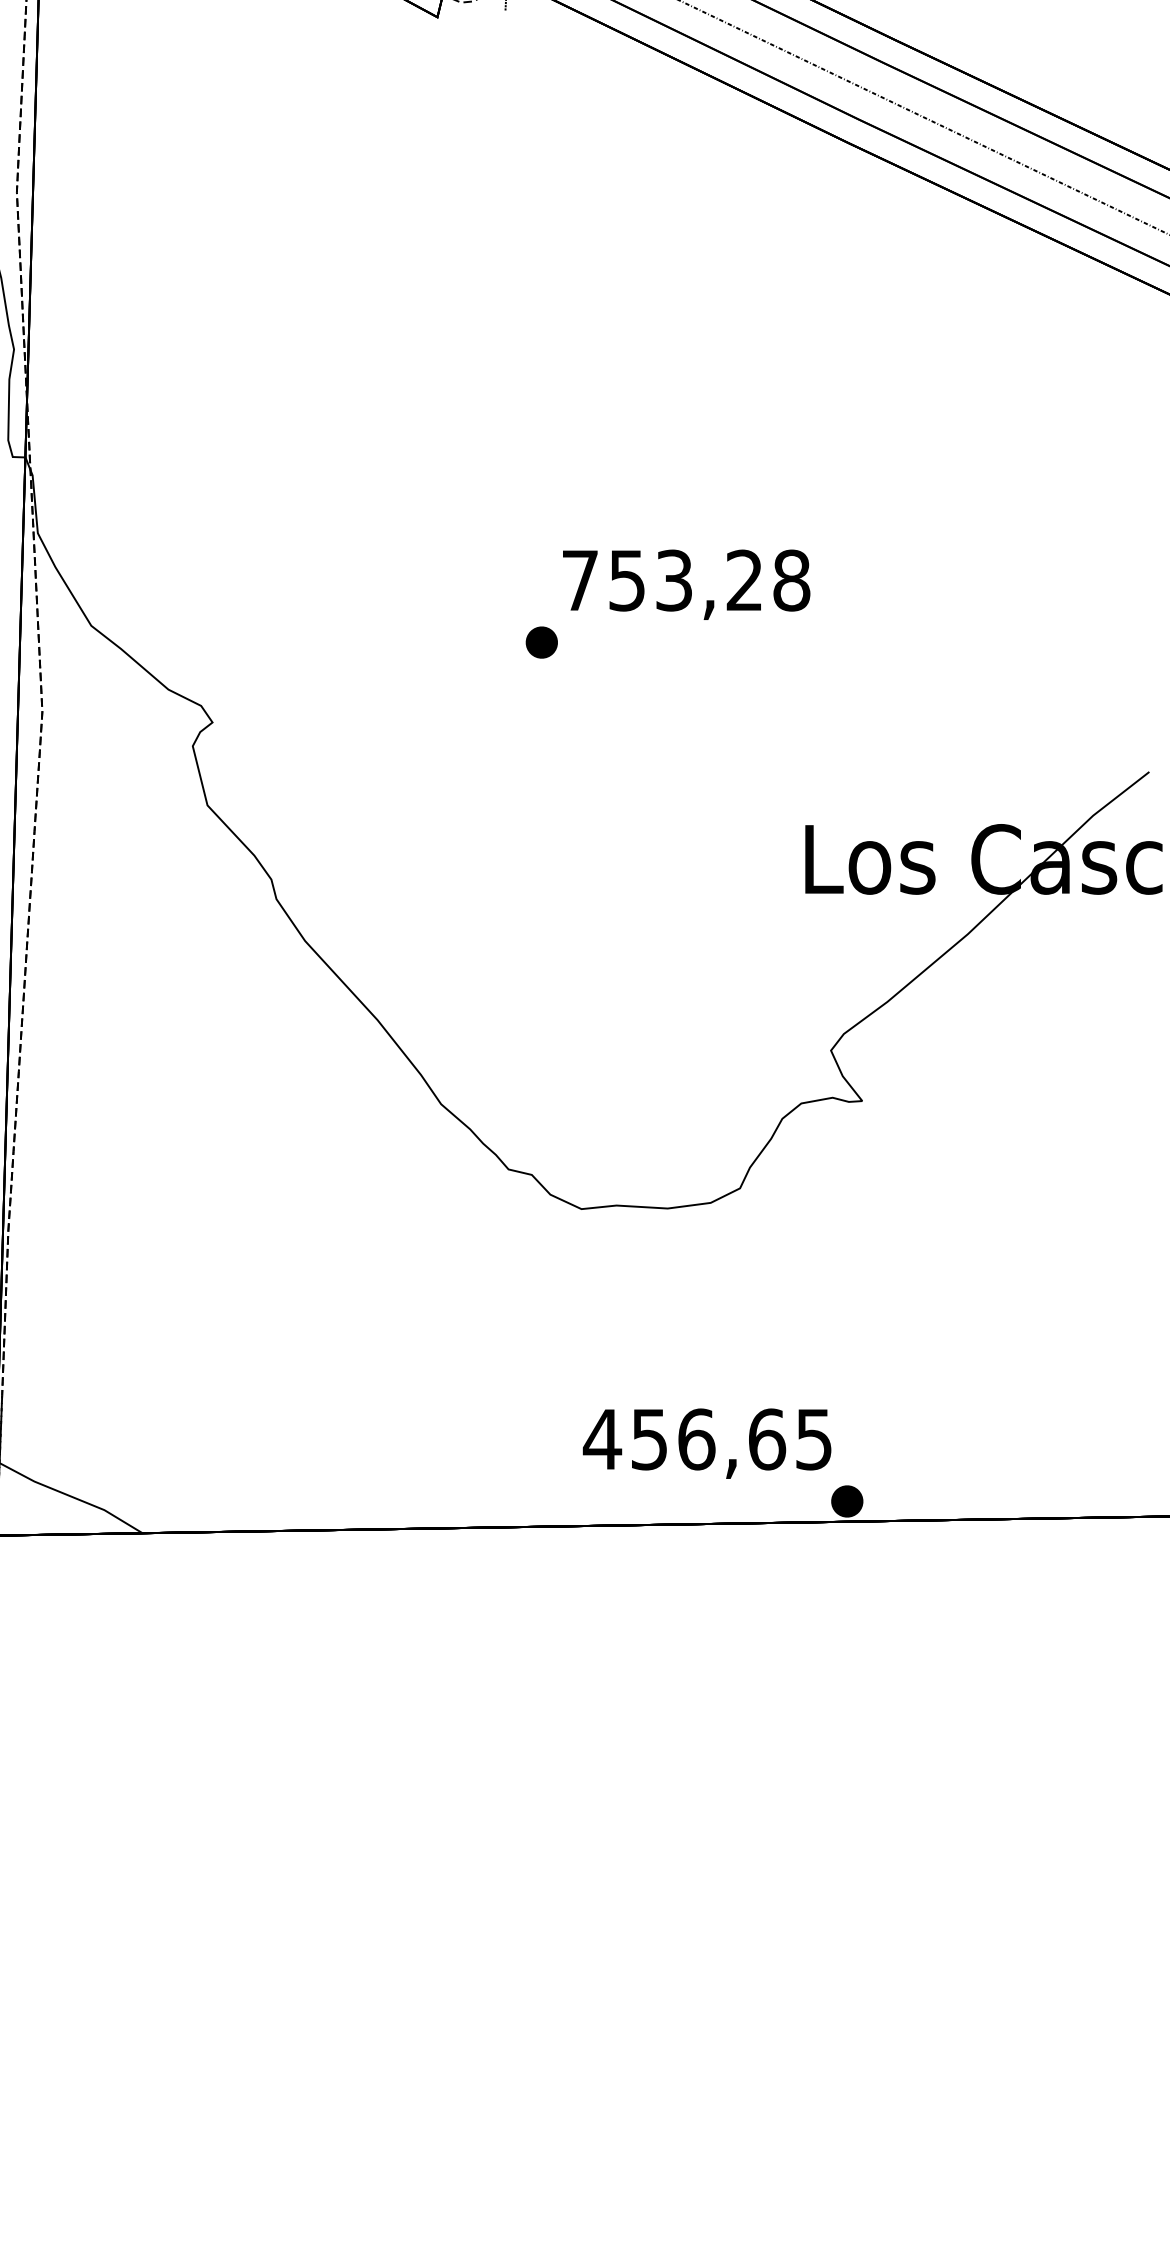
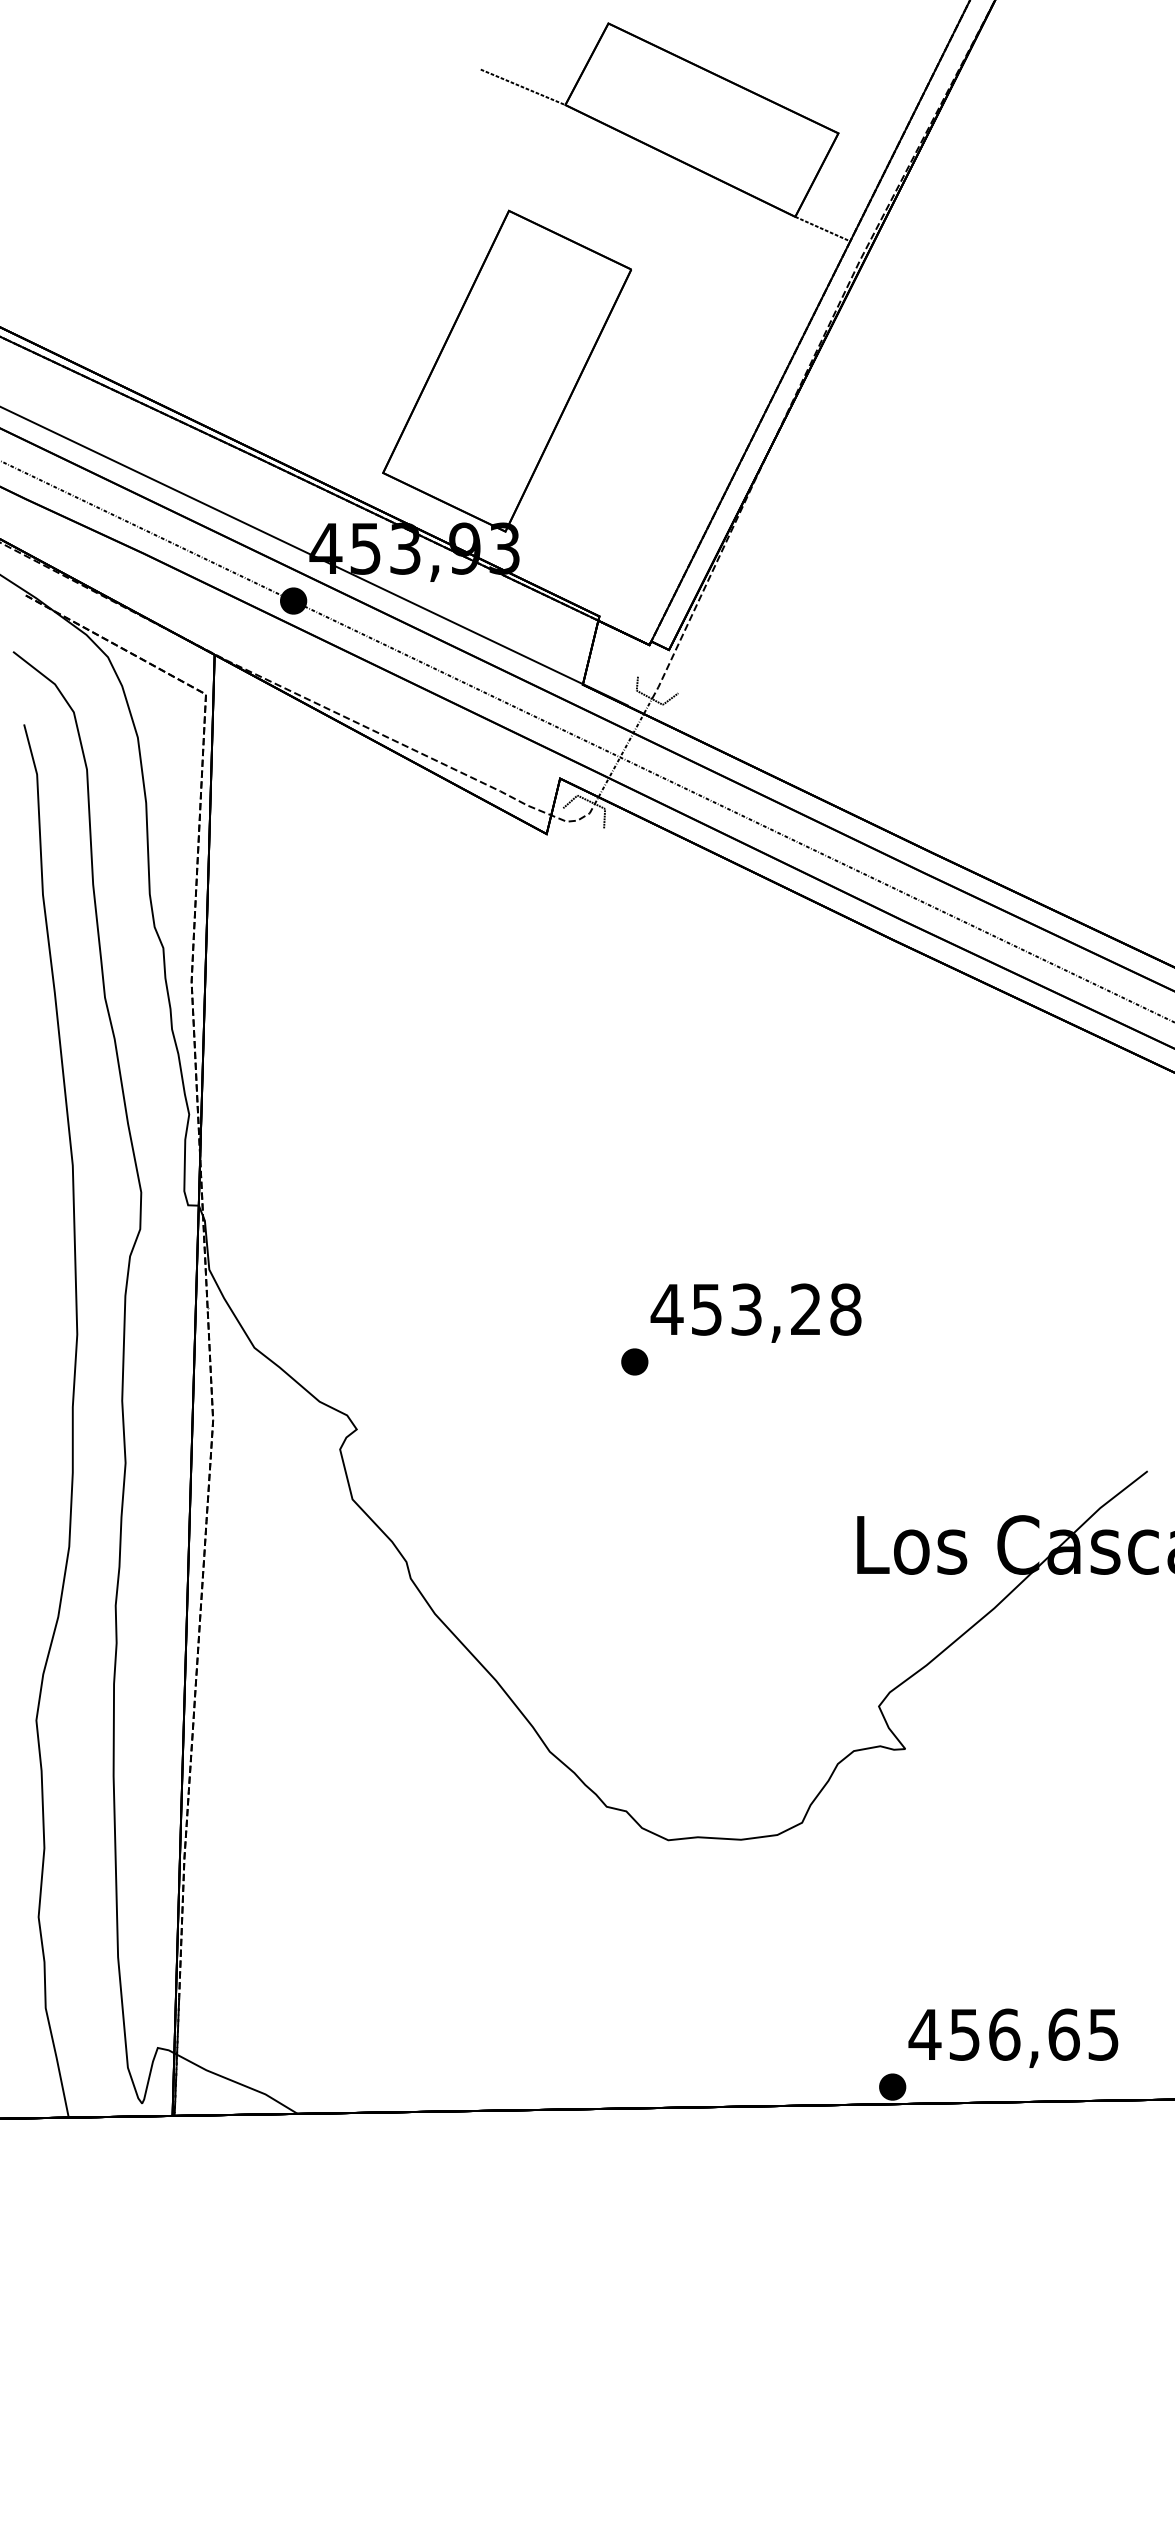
text: (579, 580) -> (666, 1309), 753,28 -> 453,28
text: (707, 1442) -> (1013, 2037), moved

